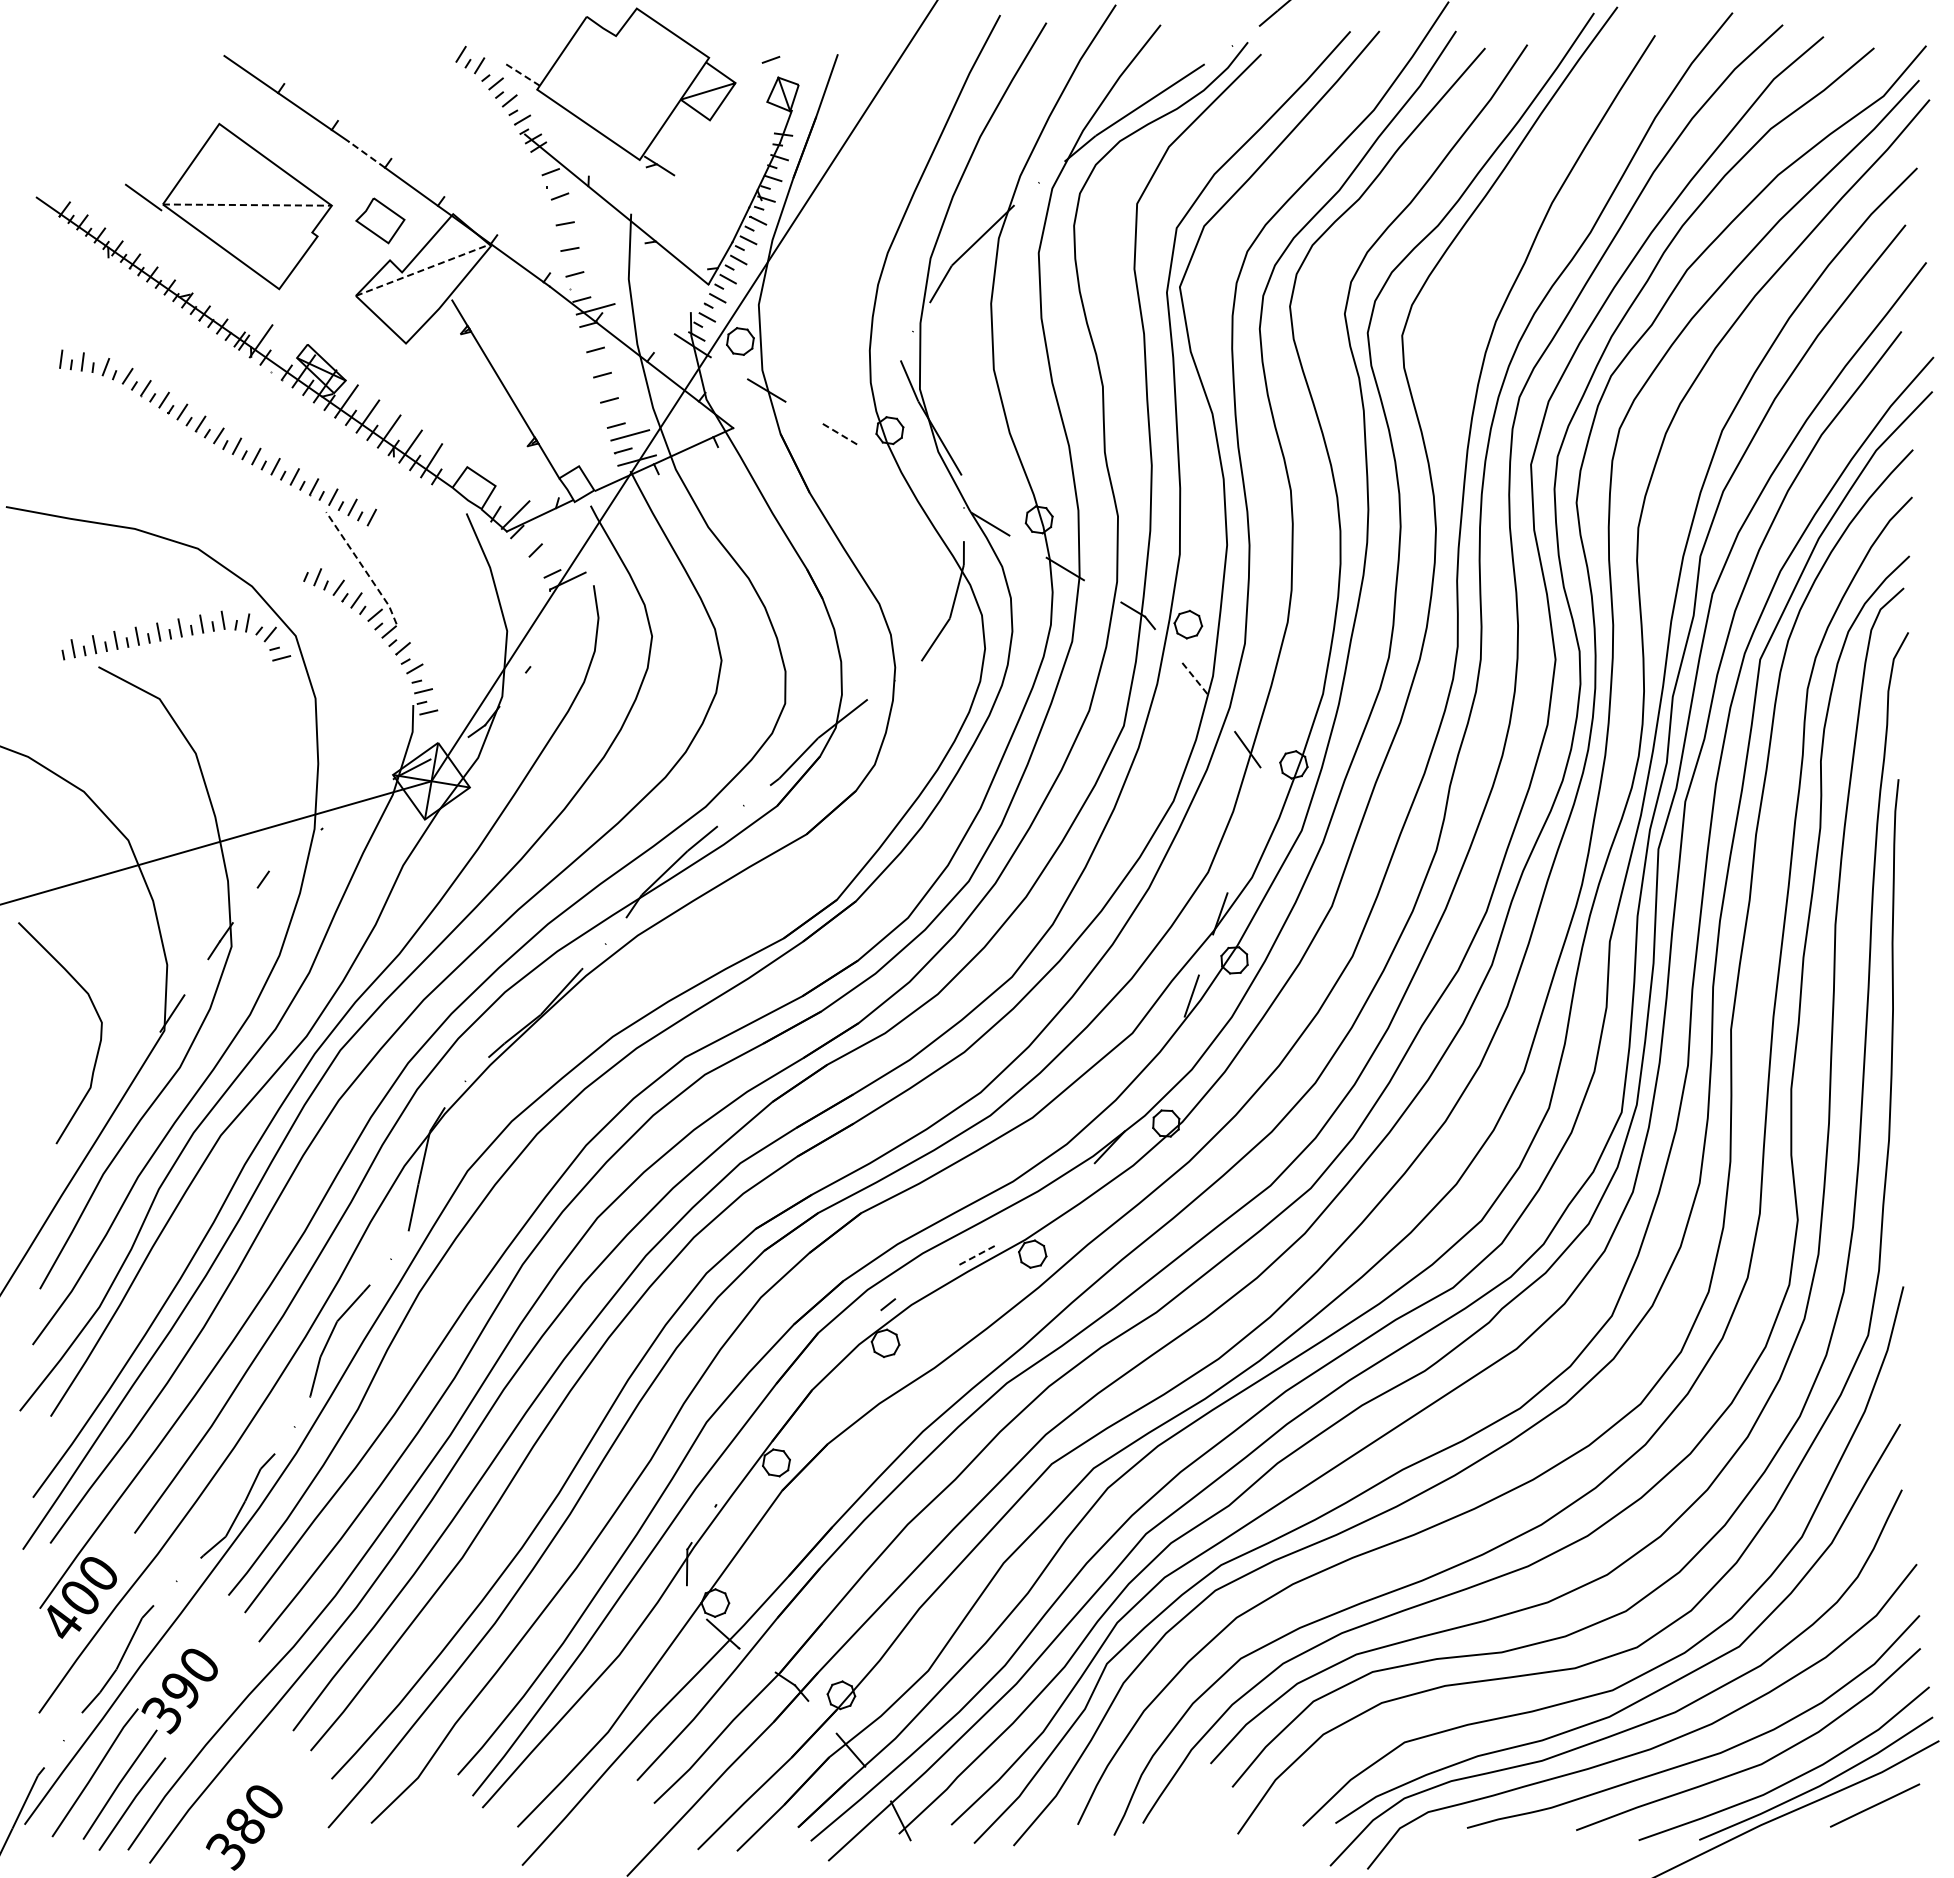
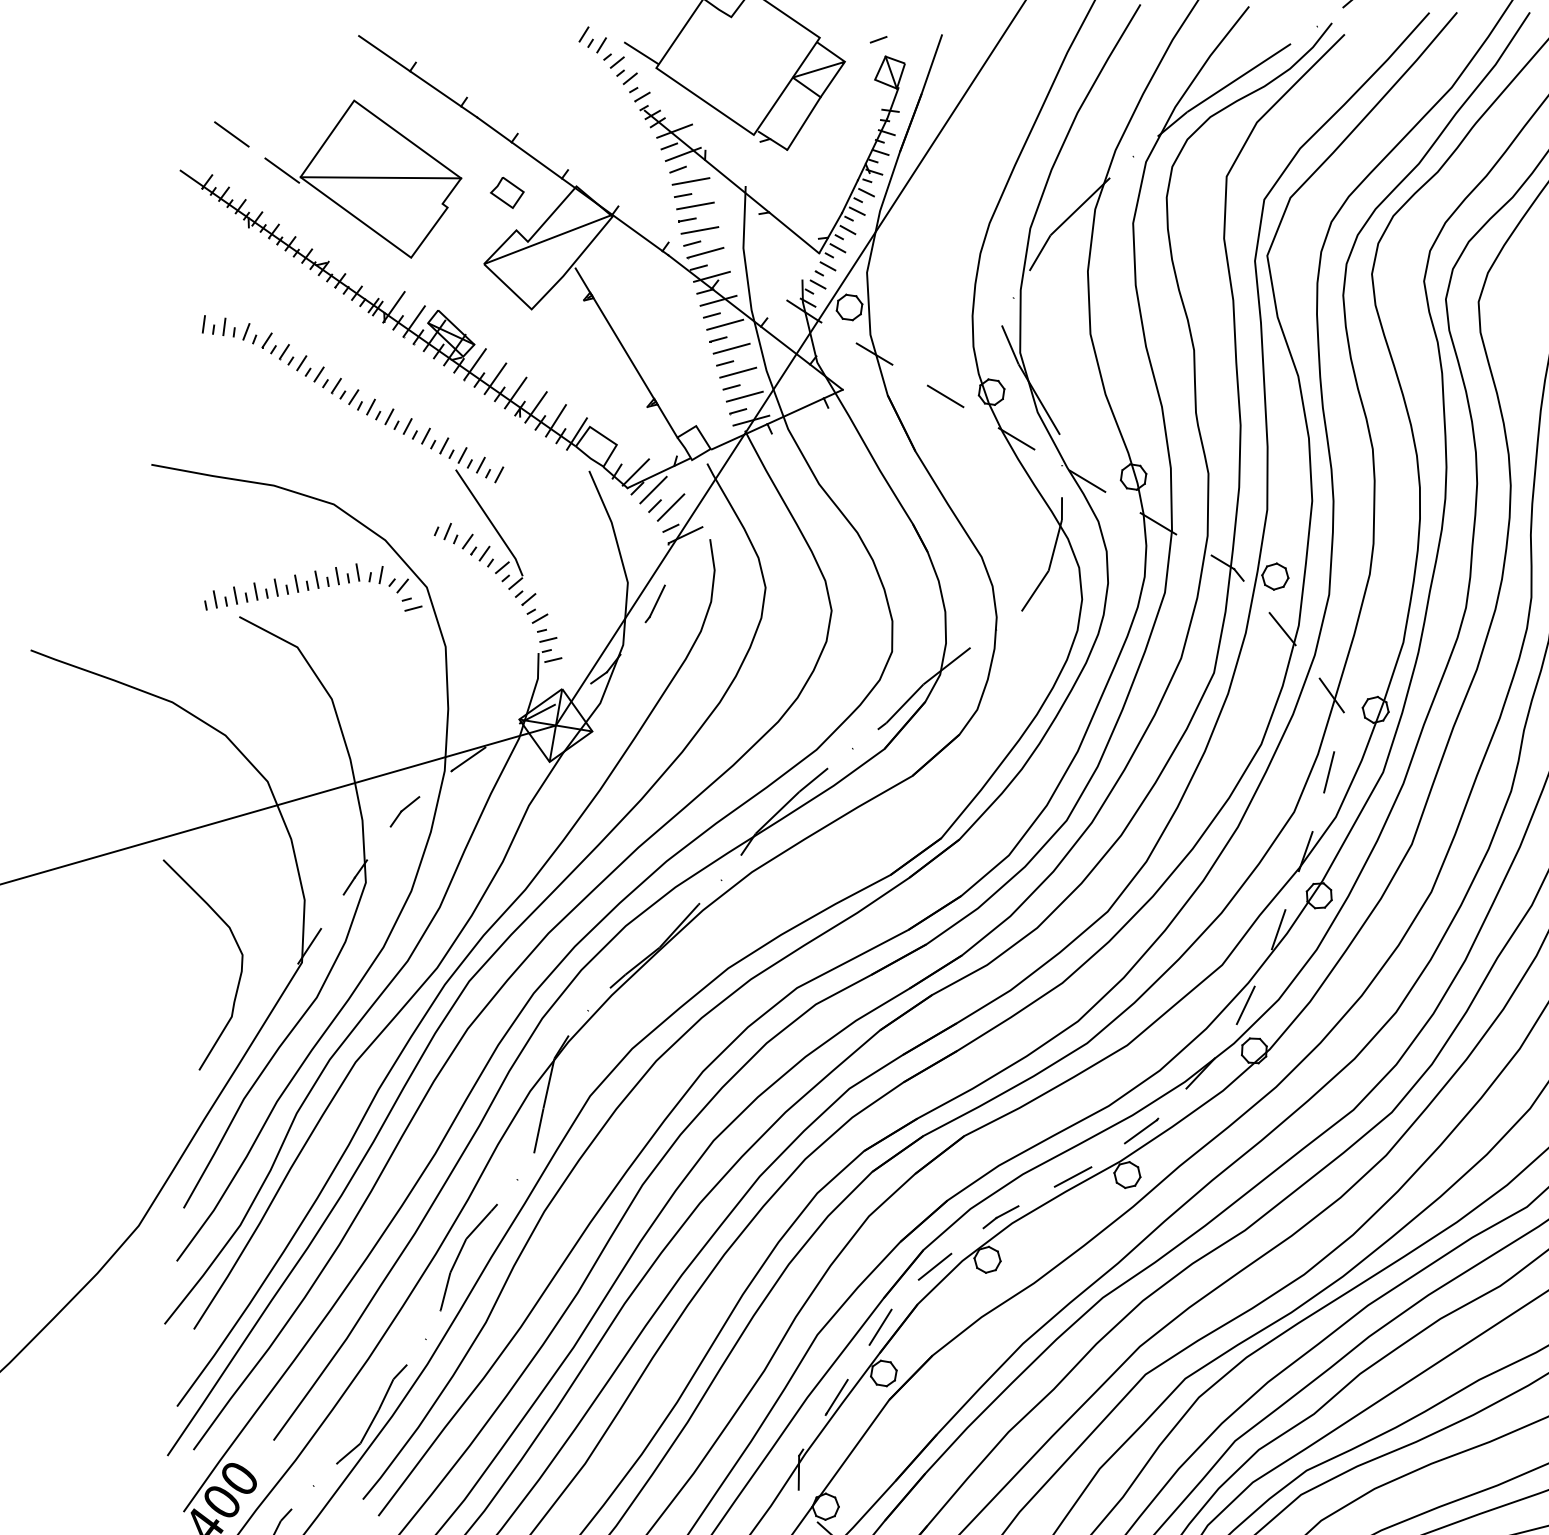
line: (522, 74) -> (642, 53), dashed -> solid
line: (691, 147) -> (803, 123), added
line: (366, 154) -> (494, 129), dashed -> solid
line: (556, 155) -> (674, 130), added
line: (90, 159) -> (231, 134), added
line: (565, 180) -> (683, 154), added
line: (247, 205) -> (380, 178), dashed -> solid
line: (573, 208) -> (690, 181), added
part: (380, 220) -> (507, 192), size x0.71
line: (578, 234) -> (695, 205), added
line: (582, 260) -> (699, 230), added
line: (424, 269) -> (549, 239), dashed -> solid
line: (588, 283) -> (705, 252), added
line: (602, 334) -> (718, 300), added
line: (282, 356) -> (414, 321), added
line: (609, 359) -> (725, 324), added
line: (616, 384) -> (731, 348), added
line: (623, 409) -> (738, 372), added
line: (841, 435) -> (945, 396), dashed -> solid
line: (453, 474) -> (576, 433), added
line: (915, 479) -> (1015, 438), added
line: (534, 533) -> (653, 489), added
line: (552, 551) -> (670, 507), added
line: (363, 567) -> (491, 522), dashed -> solid
line: (538, 650) -> (657, 601), added
line: (1196, 679) -> (1283, 628), dashed -> solid
line: (339, 816) -> (468, 759), added
line: (1244, 830) -> (1328, 772), added
line: (277, 863) -> (409, 803), added
line: (1156, 1075) -> (1245, 1005), added
line: (1047, 1207) -> (1141, 1130), added
line: (975, 1256) -> (1073, 1177), dashed -> solid
line: (906, 1293) -> (1007, 1212), added
line: (830, 1350) -> (935, 1266), added
line: (772, 1413) -> (880, 1326), added
line: (727, 1487) -> (837, 1396), added

